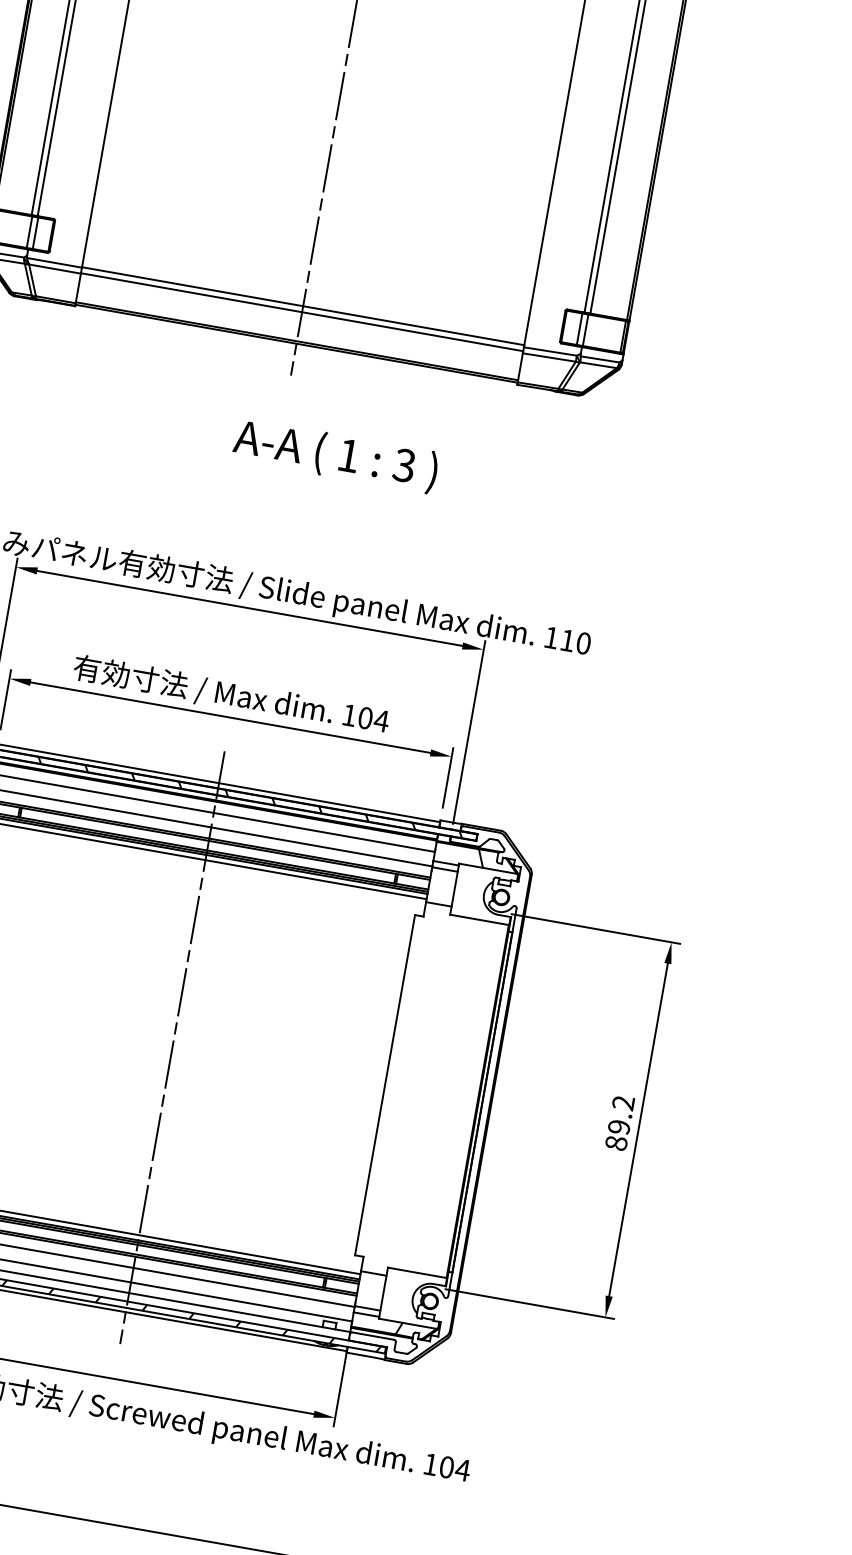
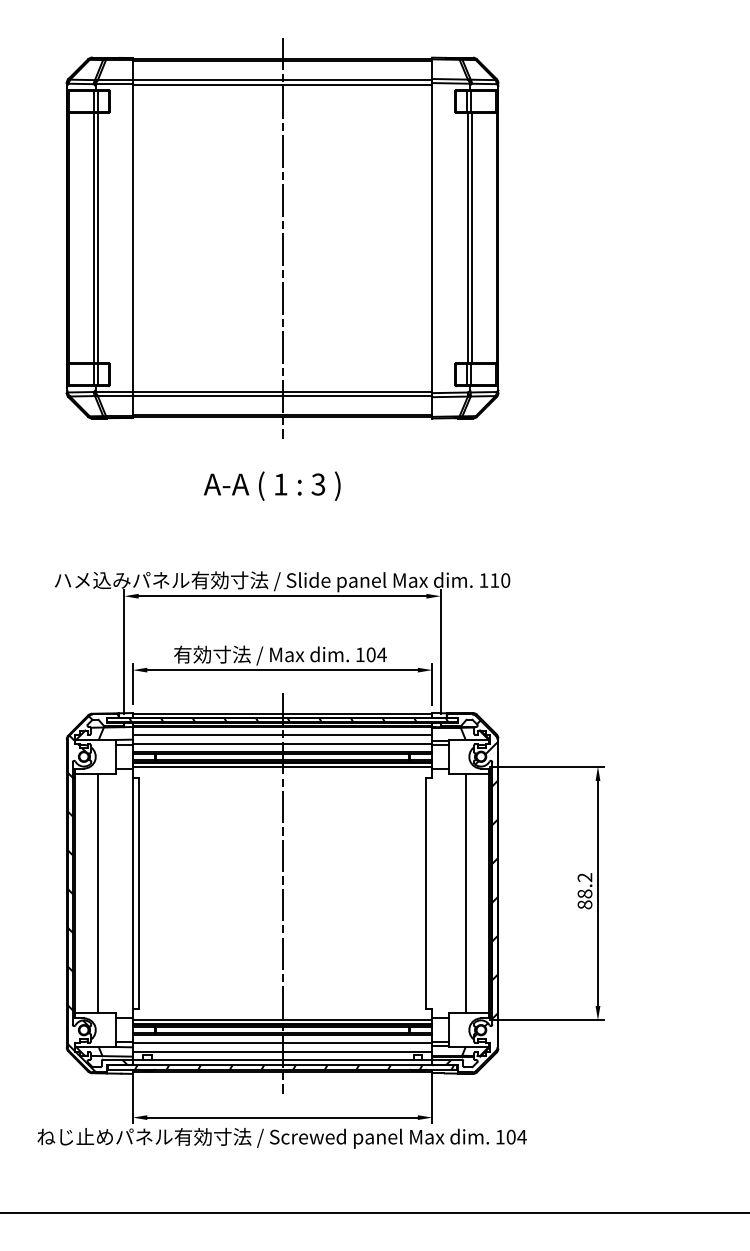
text: (336, 454) -> (272, 485), moved
hatch: (452, 1091) -> (471, 889), added
line: (444, 1095) -> (466, 893), added
text: (618, 1126) -> (584, 893), 89.2 -> 88.2

